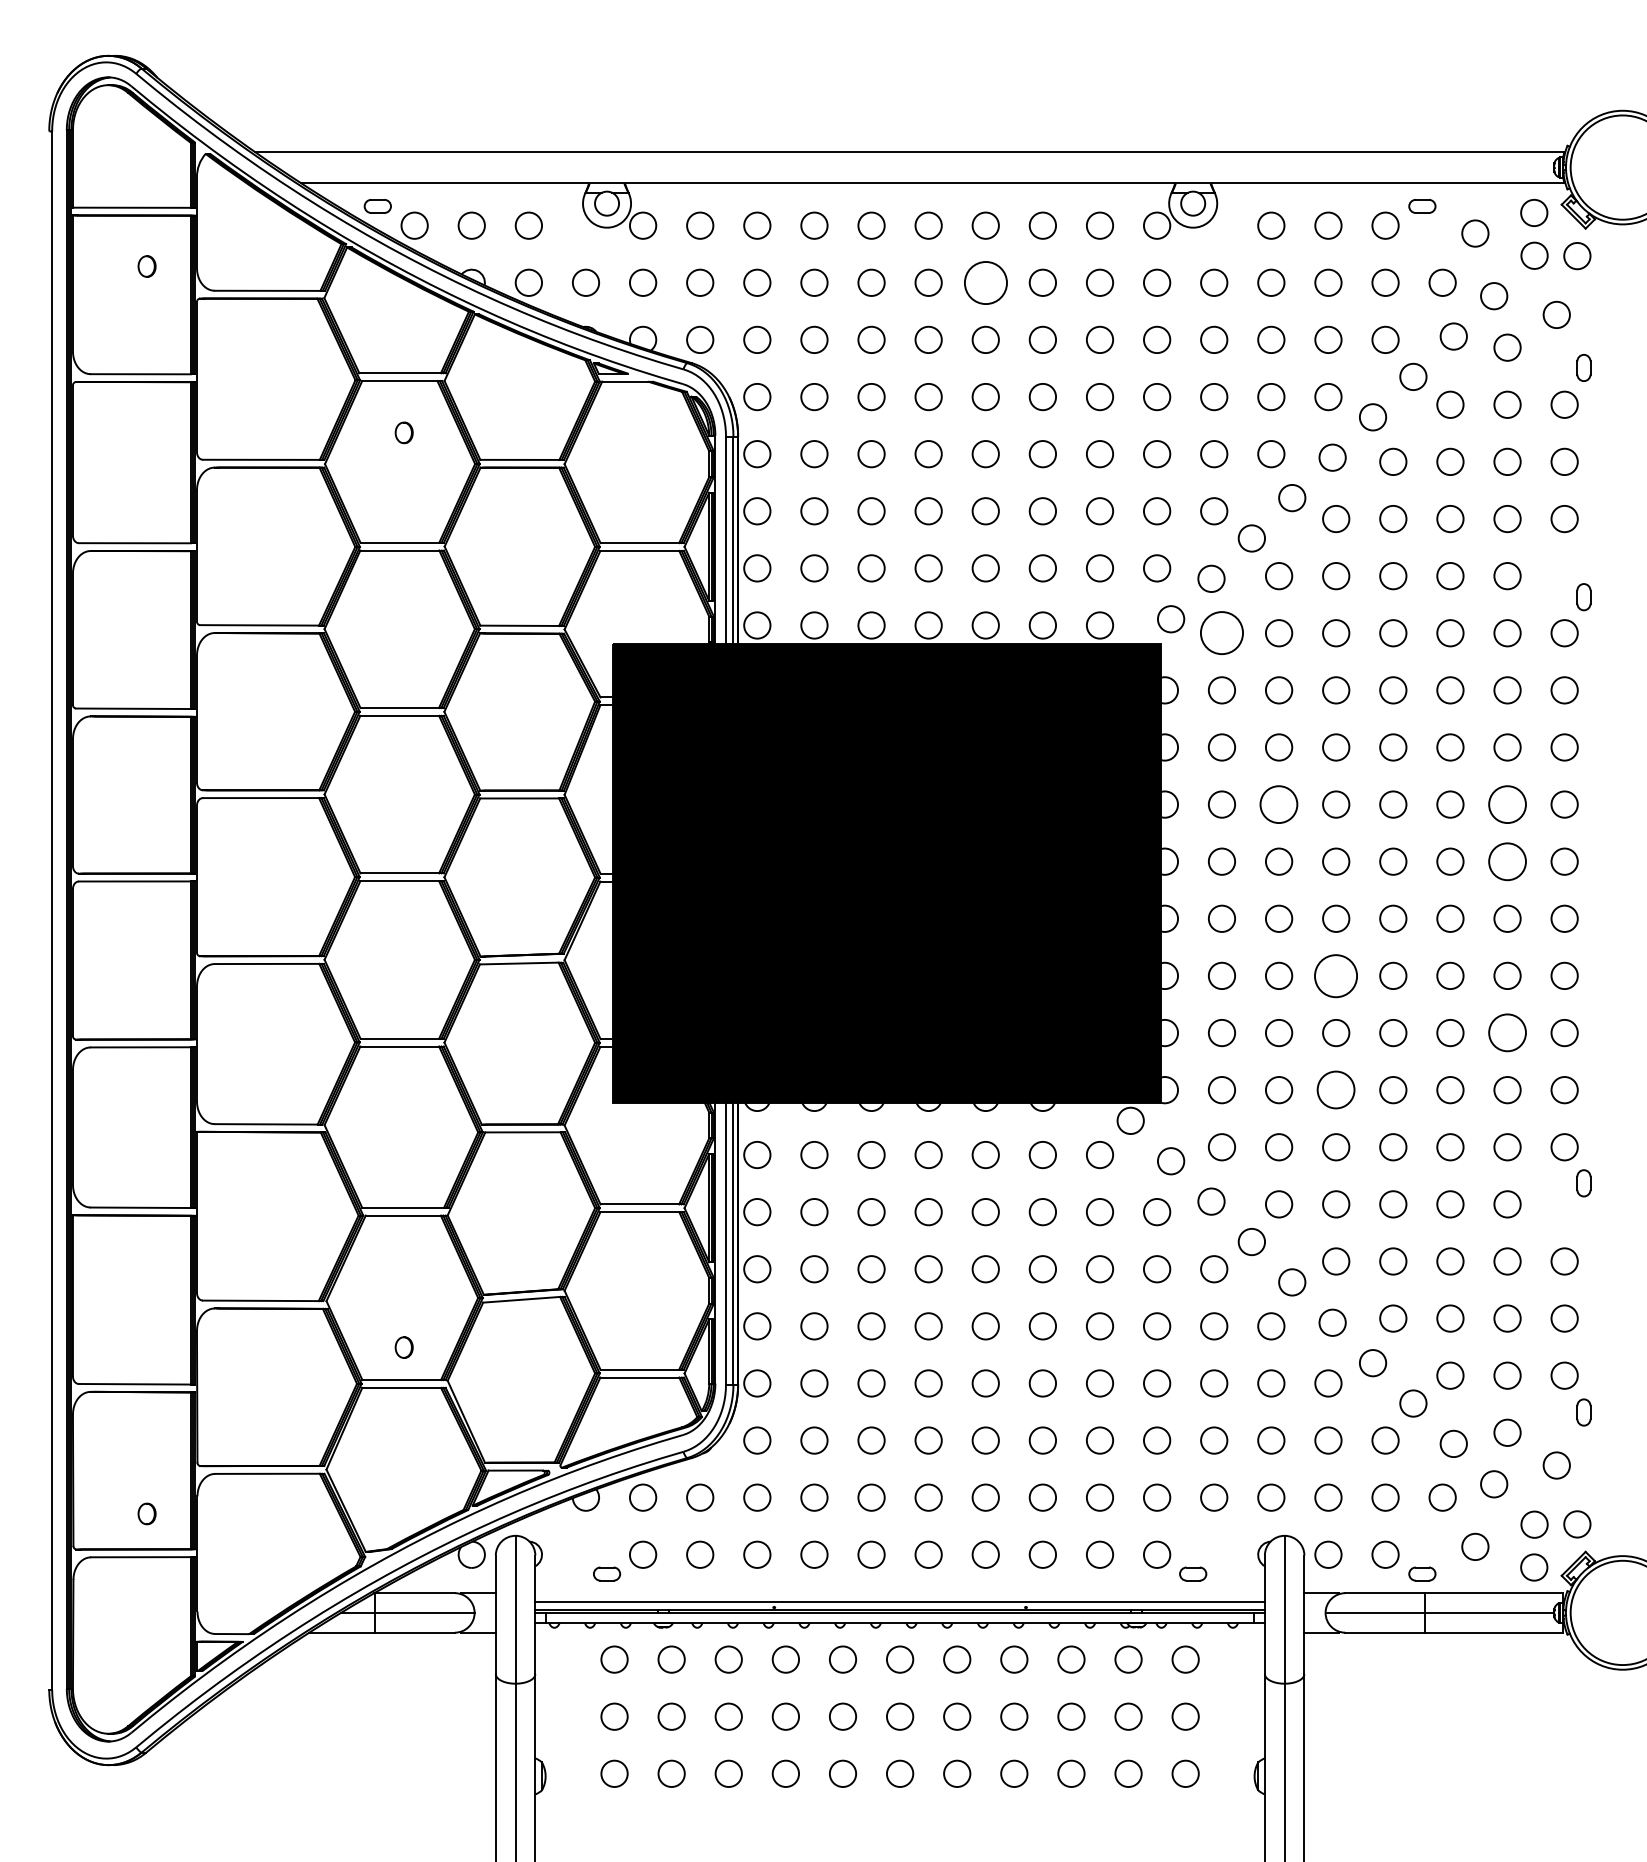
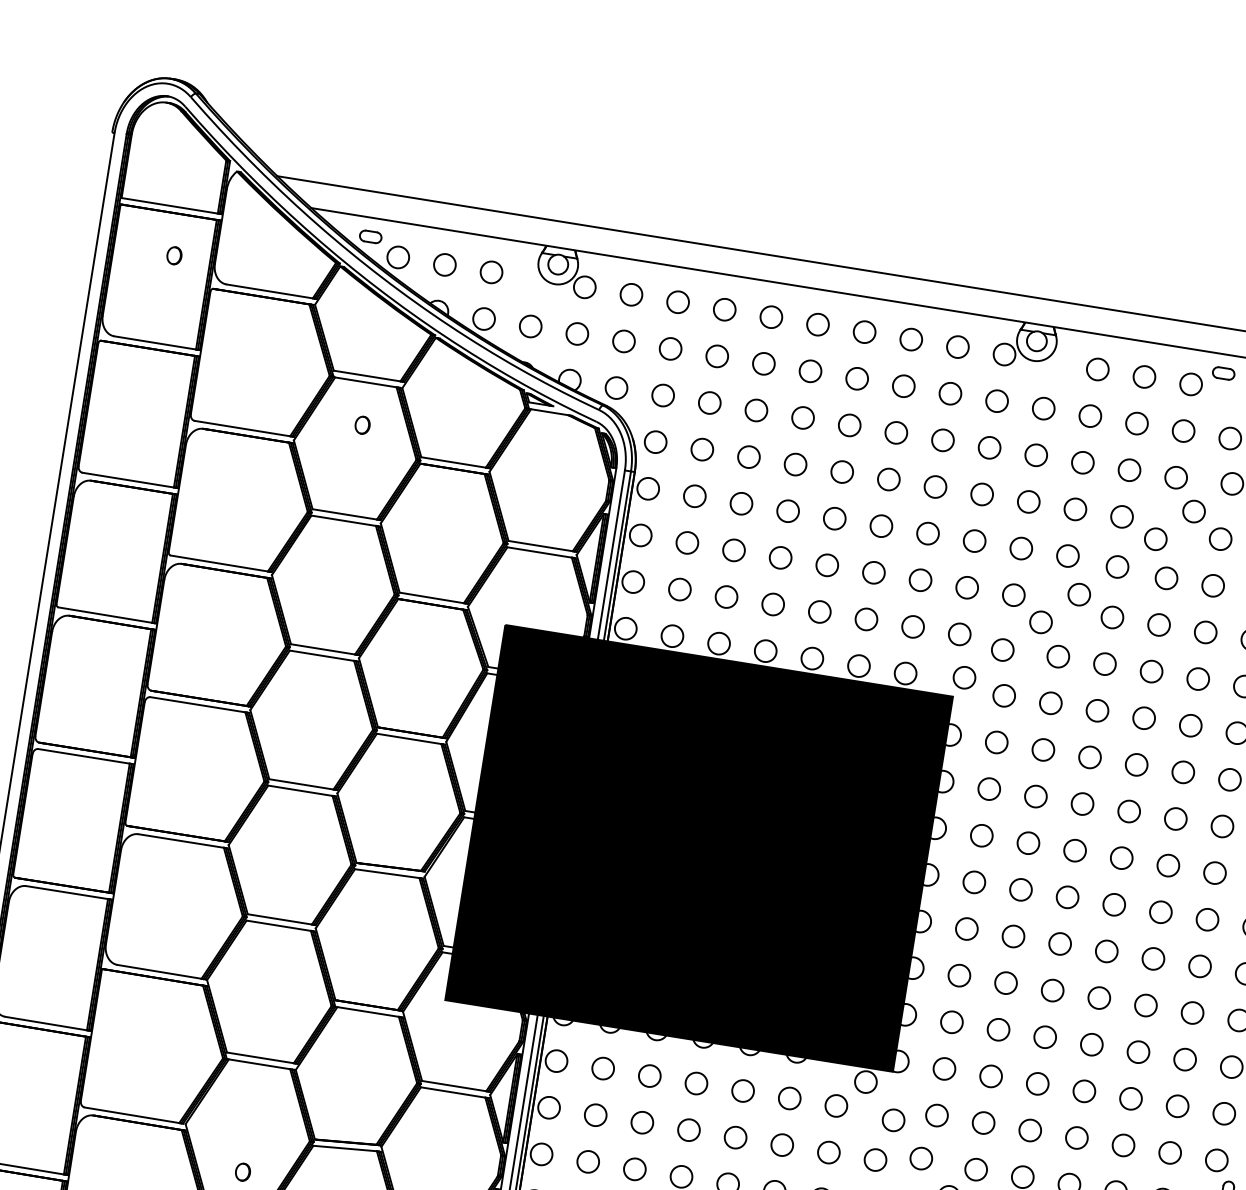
circle: (985, 282) -> (856, 378), size x0.62
circle: (1221, 633) -> (1003, 695), size x0.62
circle: (1279, 804) -> (1028, 843), size x0.71
circle: (1507, 804) -> (1214, 873), size x0.71
circle: (1507, 861) -> (1207, 919), size x0.71
circle: (1336, 975) -> (1052, 990), size x0.62
circle: (1507, 1033) -> (1185, 1060), size x0.71
circle: (1336, 1090) -> (1037, 1084), size x0.71

